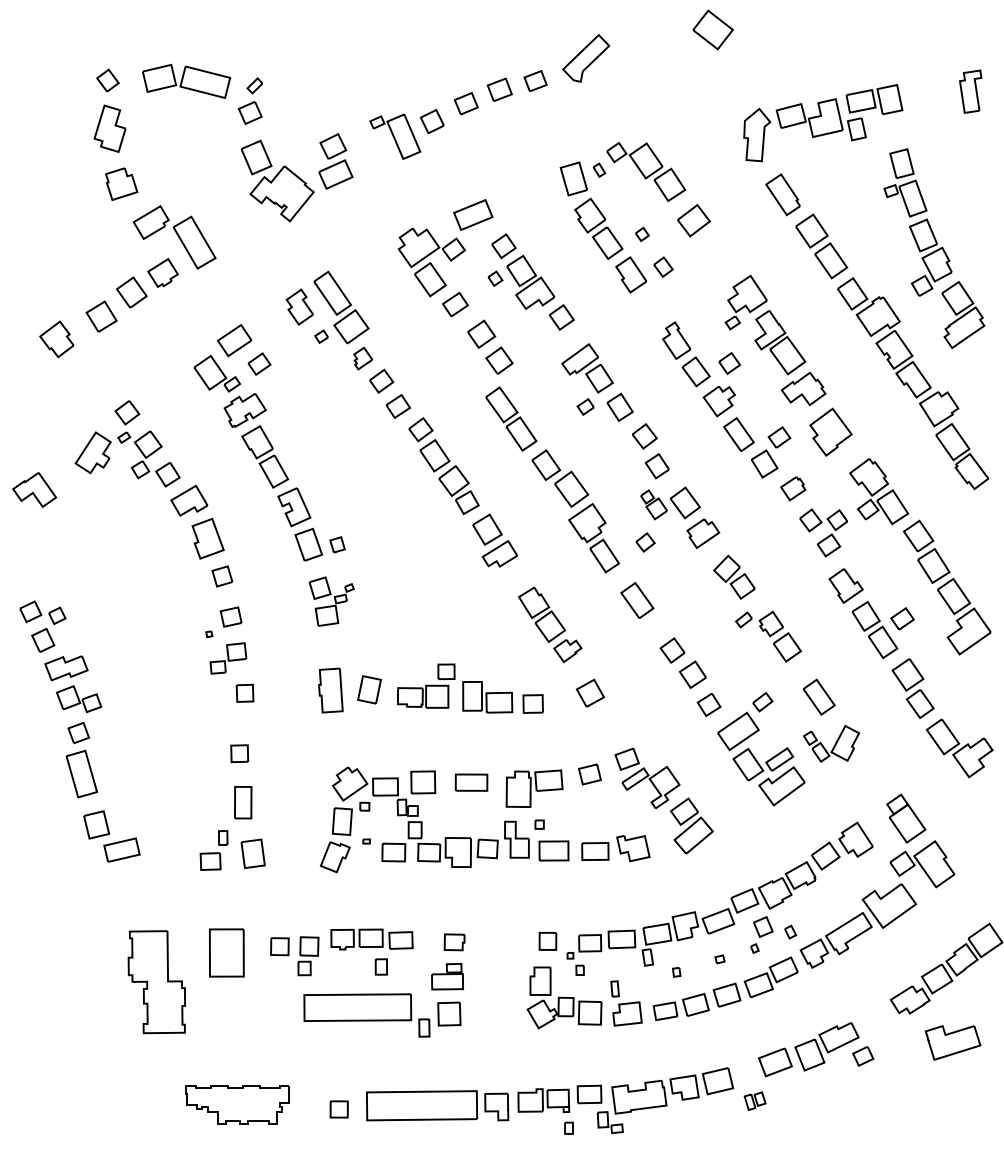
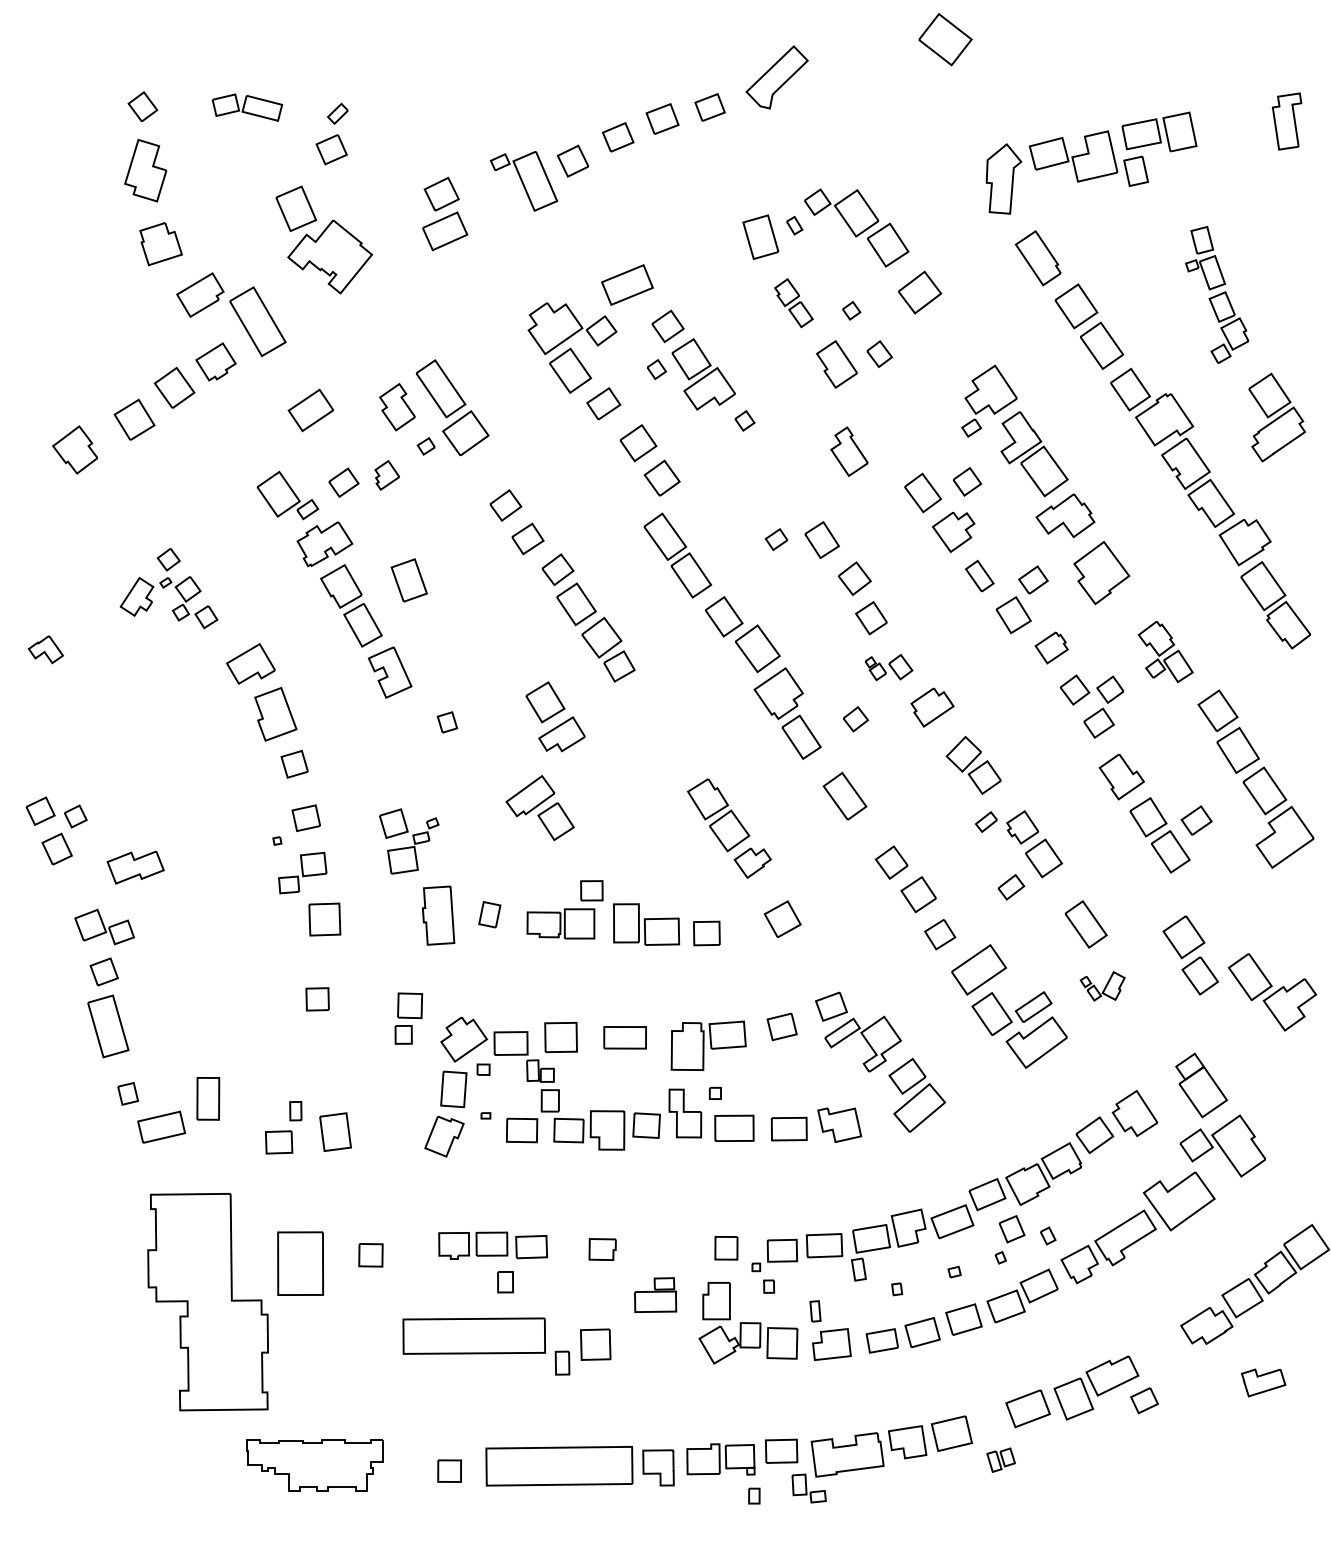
part: (186, 80) -> (247, 106), size x0.6
part: (277, 180) -> (324, 239), moved
part: (917, 222) -> (1216, 294), size x0.7
part: (598, 228) -> (793, 302), size x0.6
part: (561, 317) -> (744, 420), size x0.6
part: (234, 340) -> (310, 410), moved
part: (676, 340) -> (849, 451), moved
part: (362, 358) -> (386, 475), moved
part: (587, 368) -> (540, 808), moved
part: (738, 434) -> (979, 576), size x0.7
part: (127, 443) -> (168, 588), size x0.7
part: (34, 489) -> (45, 649), size x0.6
part: (879, 491) -> (1166, 651), size x0.7
part: (670, 503) -> (888, 667), size x0.6
part: (494, 540) -> (554, 716), moved
part: (308, 544) -> (408, 580), moved
part: (331, 601) -> (408, 841), moved
part: (66, 668) -> (135, 867), moved
part: (912, 688) -> (1189, 955), moved
part: (369, 689) -> (489, 914), size x0.7
part: (244, 692) -> (324, 918), size x1.4
part: (762, 702) -> (1010, 887), moved
part: (831, 743) -> (1102, 985), size x0.6
part: (243, 802) -> (208, 1098), moved
part: (96, 824) -> (127, 1093), size x0.6
part: (308, 956) -> (408, 1019), moved
part: (447, 976) -> (655, 1294), moved
part: (156, 982) -> (207, 1302), size x1.6
part: (952, 1042) -> (1262, 1382), size x0.6

